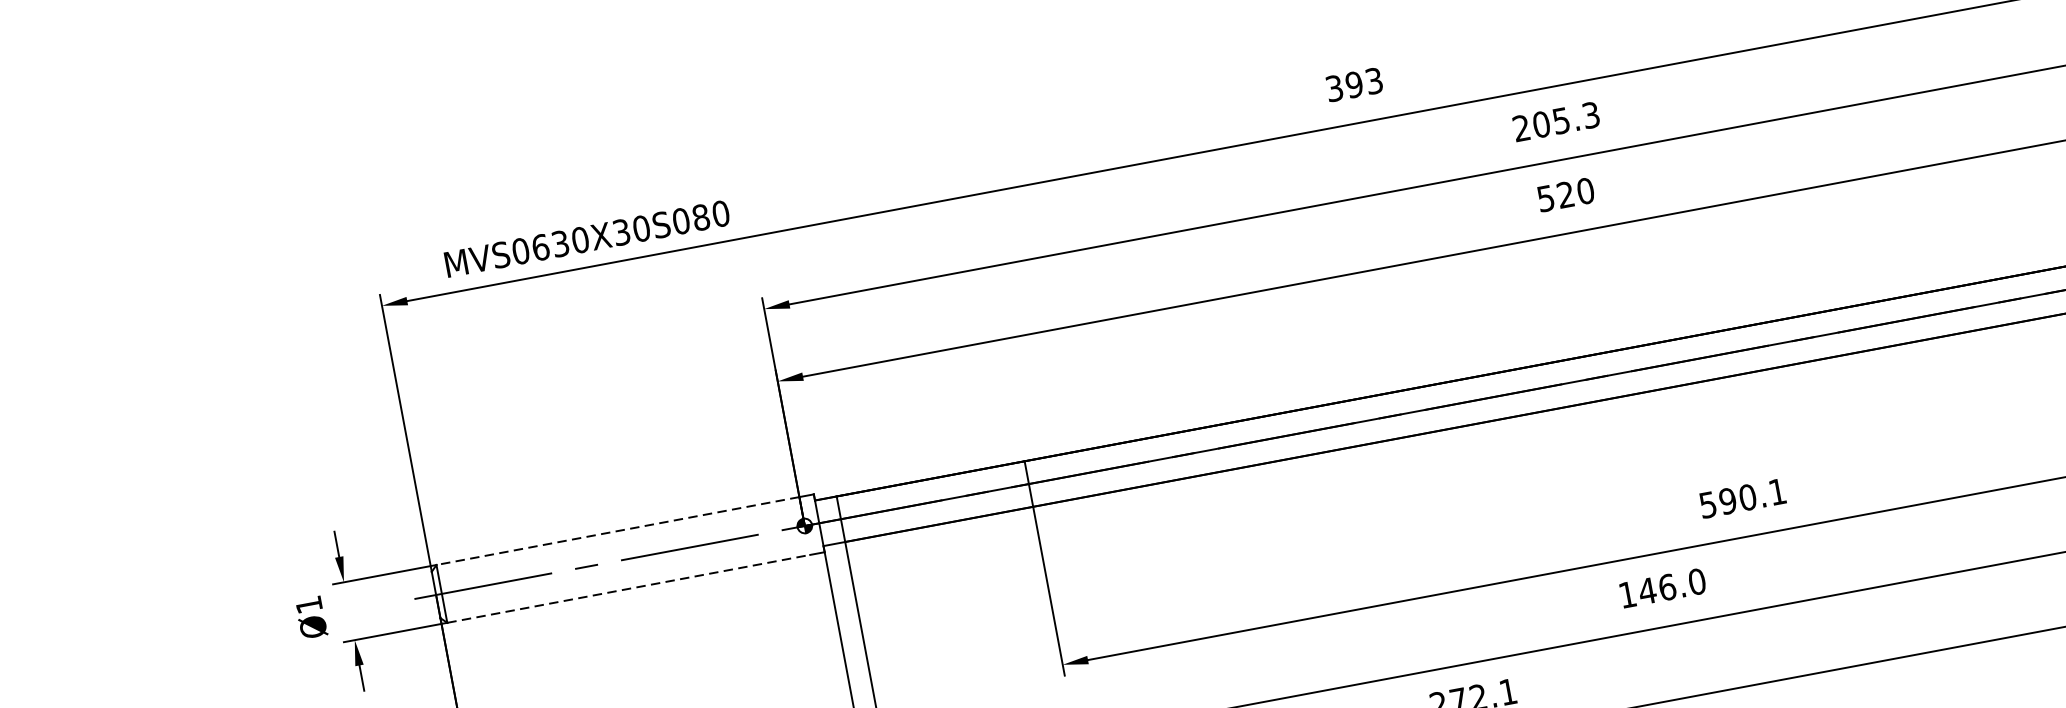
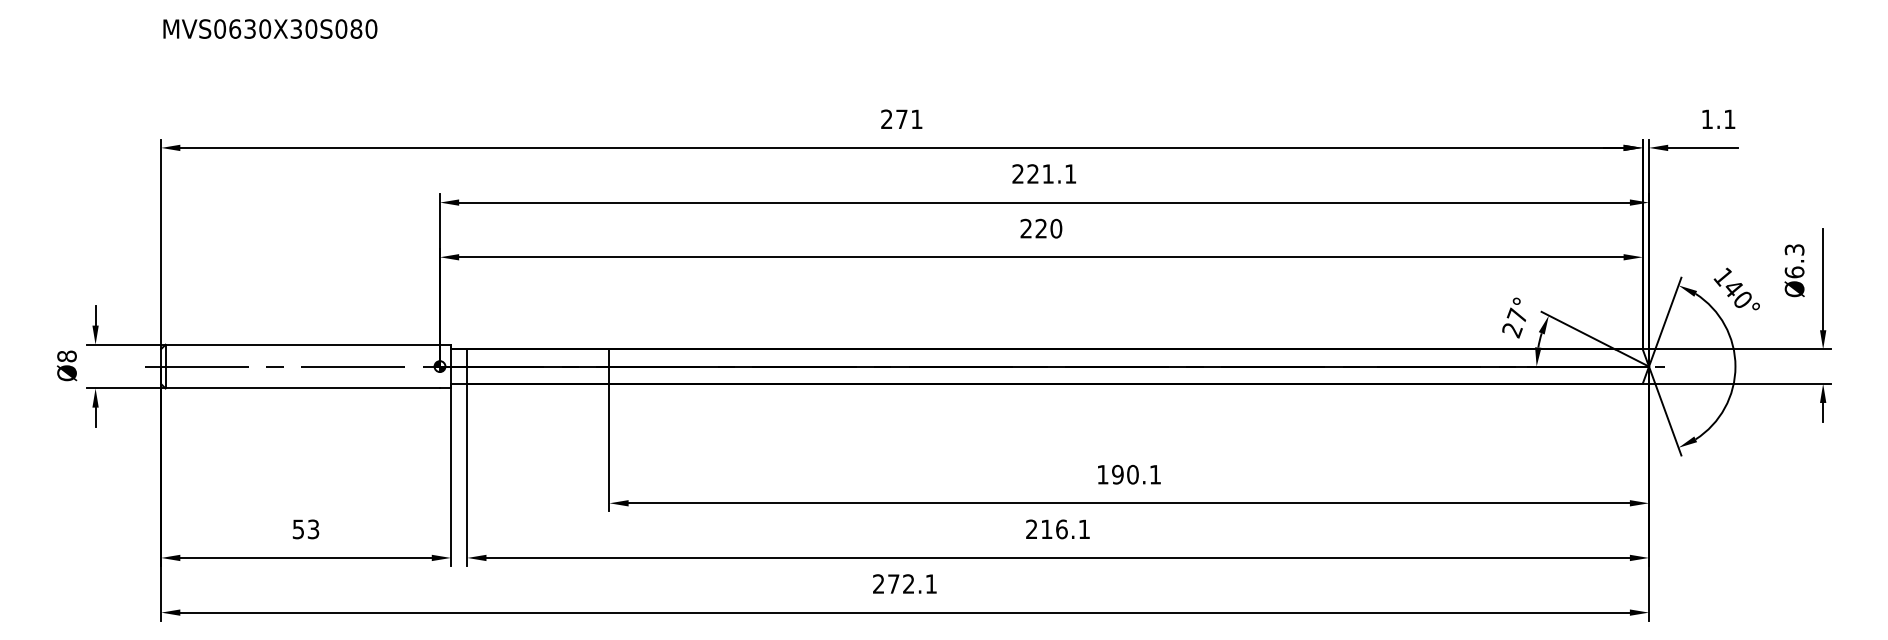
text: (1353, 85) -> (901, 119), 393 -> 271
text: (1565, 119) -> (1051, 173), 205.3 -> 221.1
text: (1544, 198) -> (1025, 228), 520 -> 220
text: (587, 238) -> (270, 28), moved
text: (1707, 504) -> (1102, 474), 590.1 -> 190.1
line: (617, 530) -> (302, 344), dashed -> solid
line: (629, 588) -> (303, 388), dashed -> solid
text: (1662, 588) -> (1058, 529), 146.0 -> 216.1
text: (308, 605) -> (66, 356), Ø1 -> Ø8

